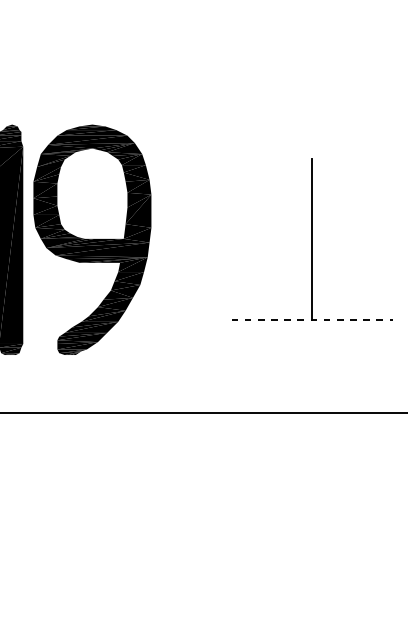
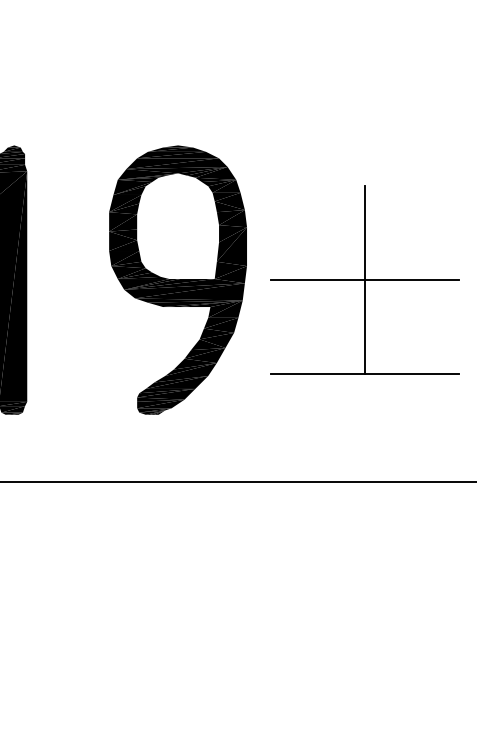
part: (91, 239) -> (177, 279), moved
line: (311, 240) -> (364, 280), added
line: (312, 320) -> (365, 374), dashed -> solid

